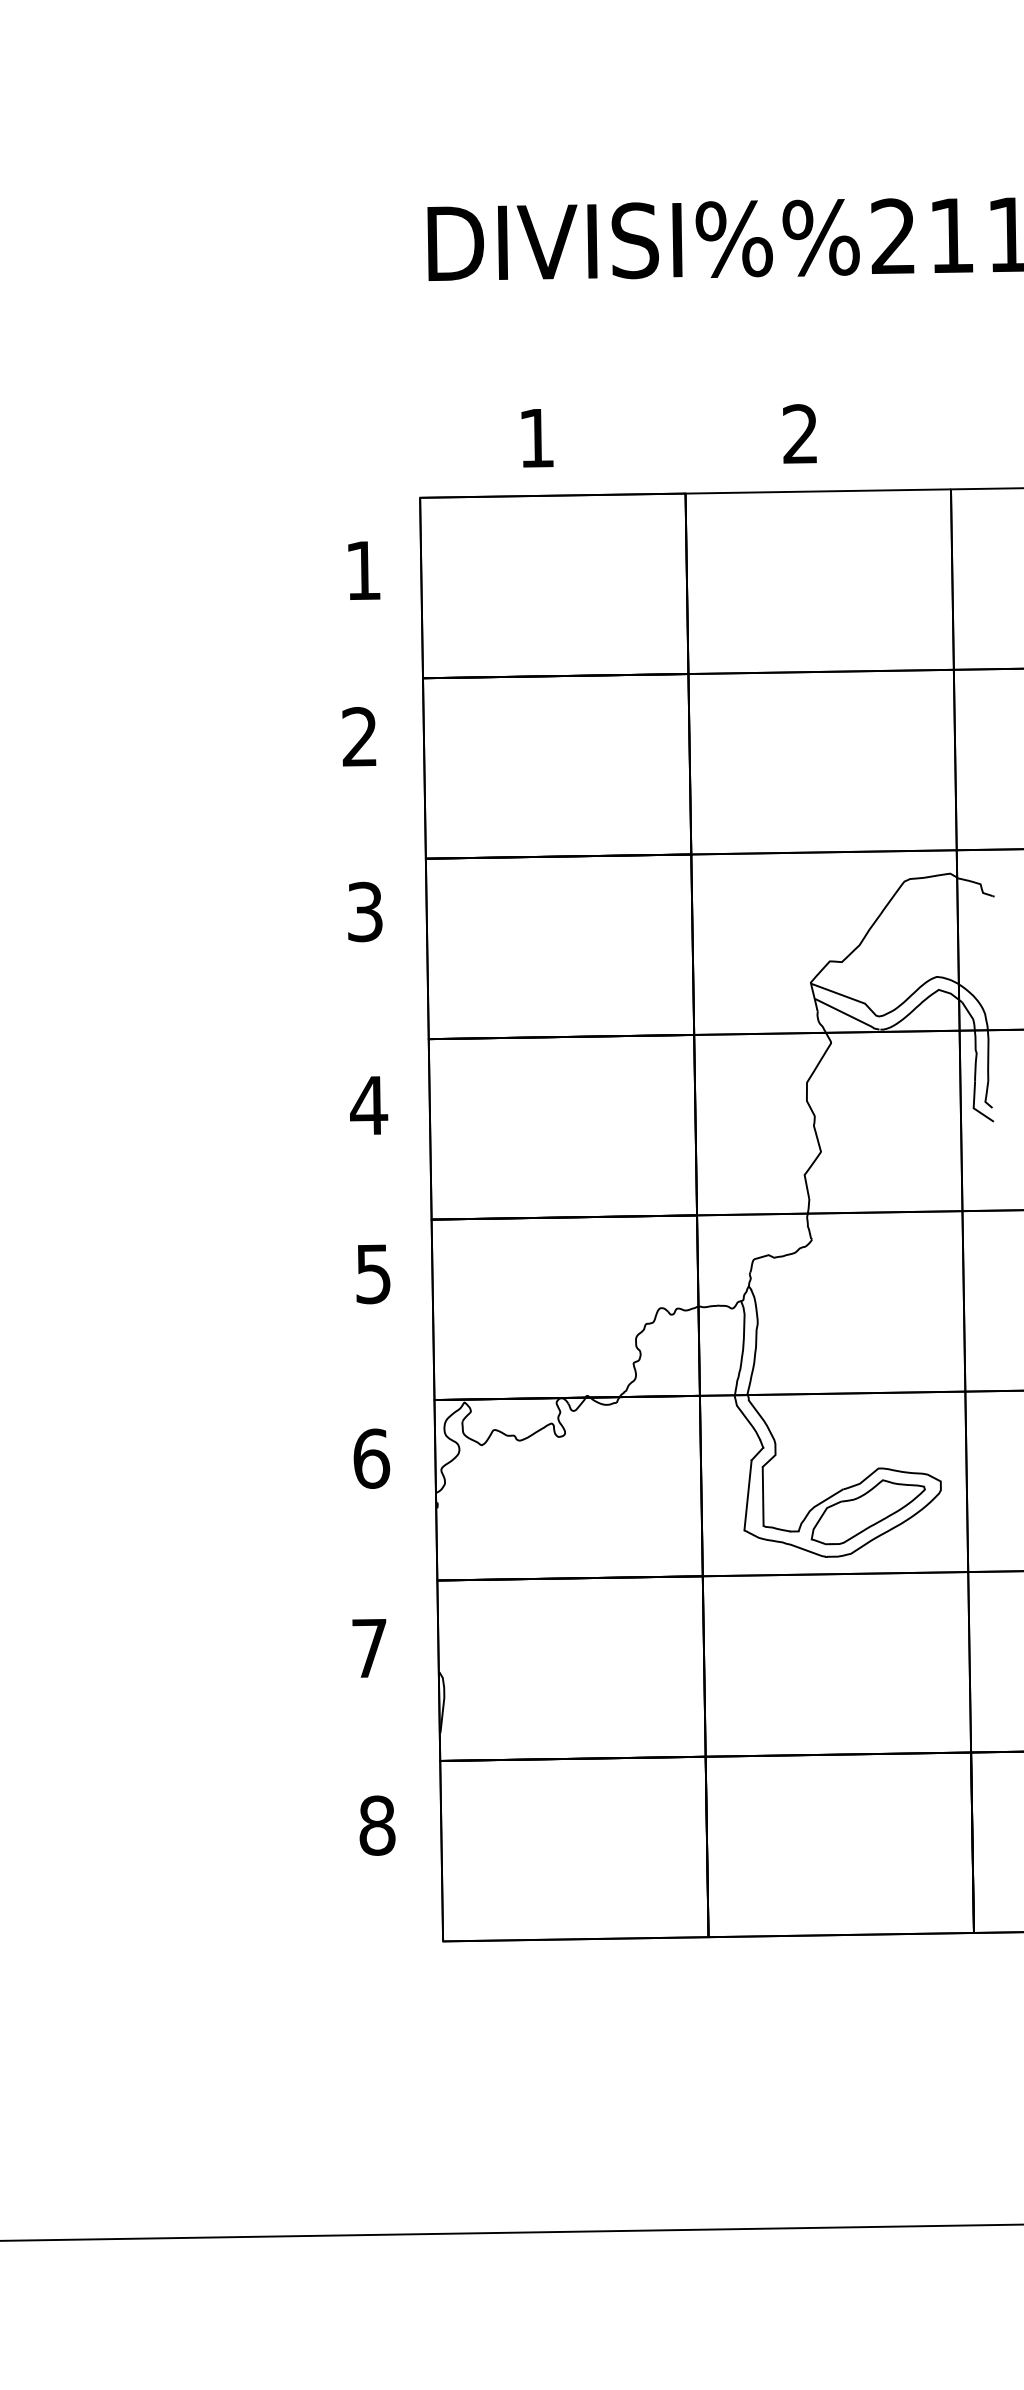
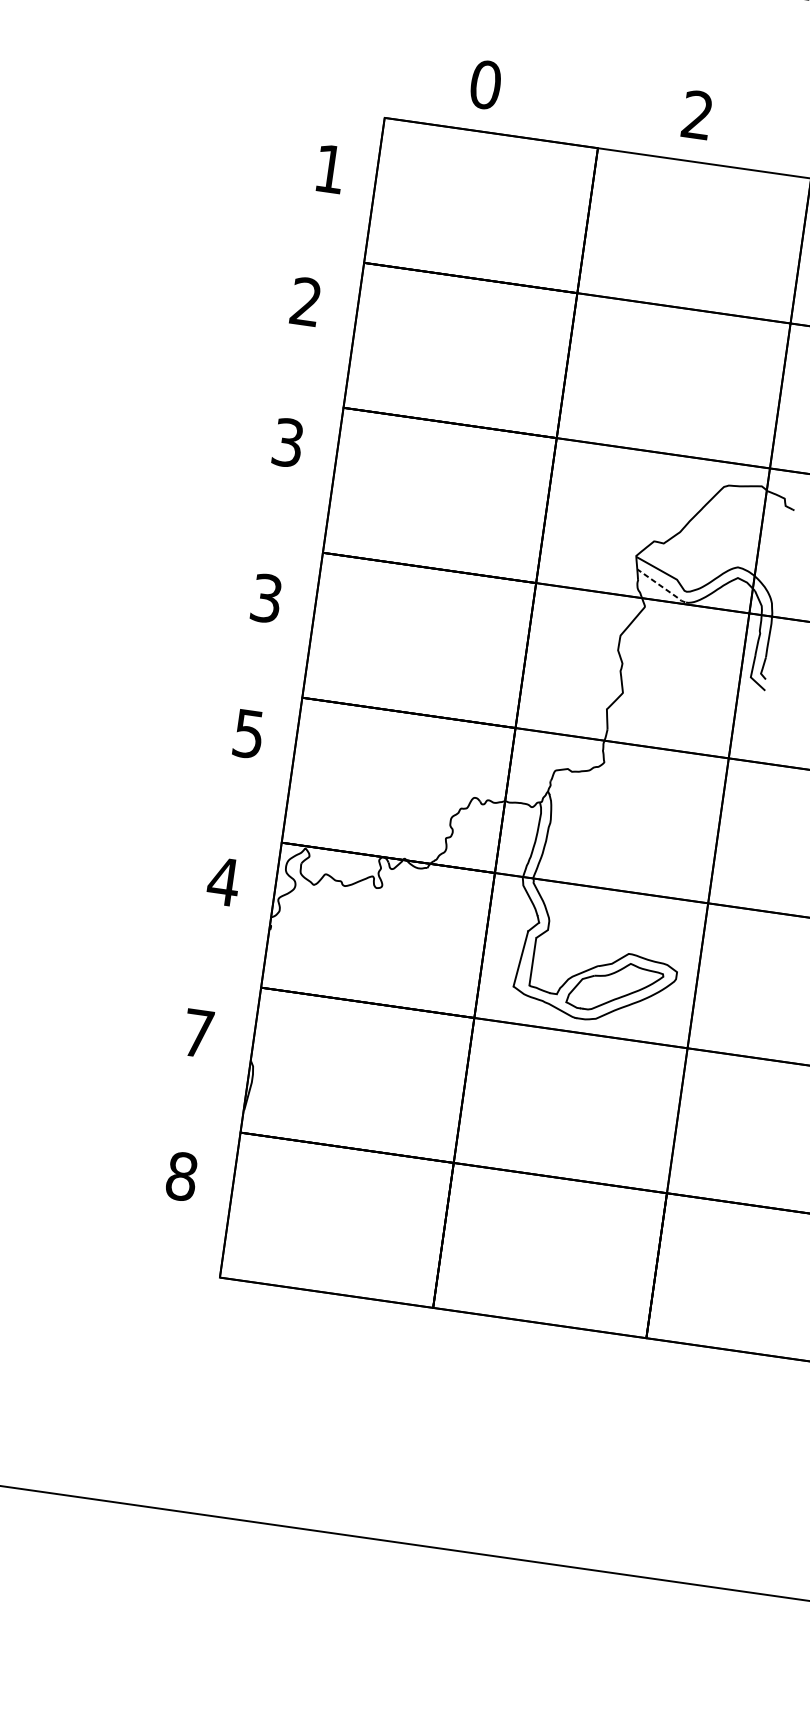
text: (536, 438) -> (485, 85), 1 -> 0
line: (848, 1015) -> (662, 587), solid -> dashed
text: (369, 1105) -> (267, 598), 4 -> 3
text: (371, 1458) -> (223, 881), 6 -> 4

